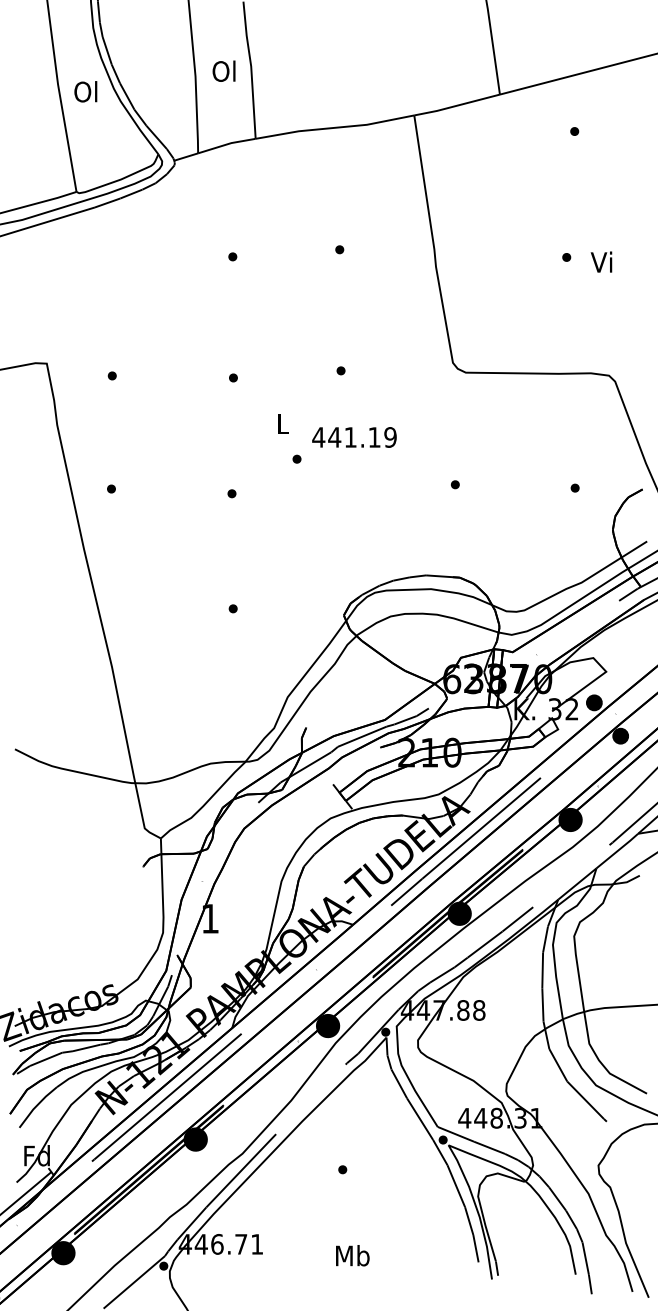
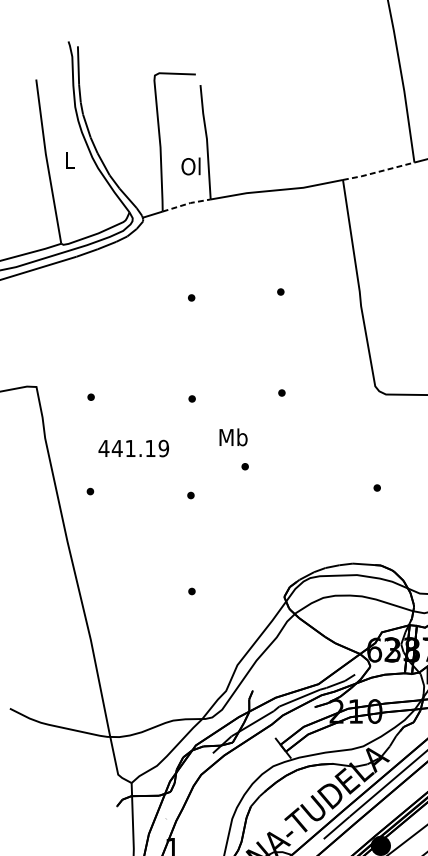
text: (223, 70) -> (190, 165), moved
text: (85, 91) -> (68, 159), Ol -> L
line: (457, 105) -> (379, 171), solid -> dashed
line: (227, 144) -> (187, 204), solid -> dashed
text: (282, 423) -> (233, 436), L -> Mb
text: (354, 437) -> (133, 448), moved

